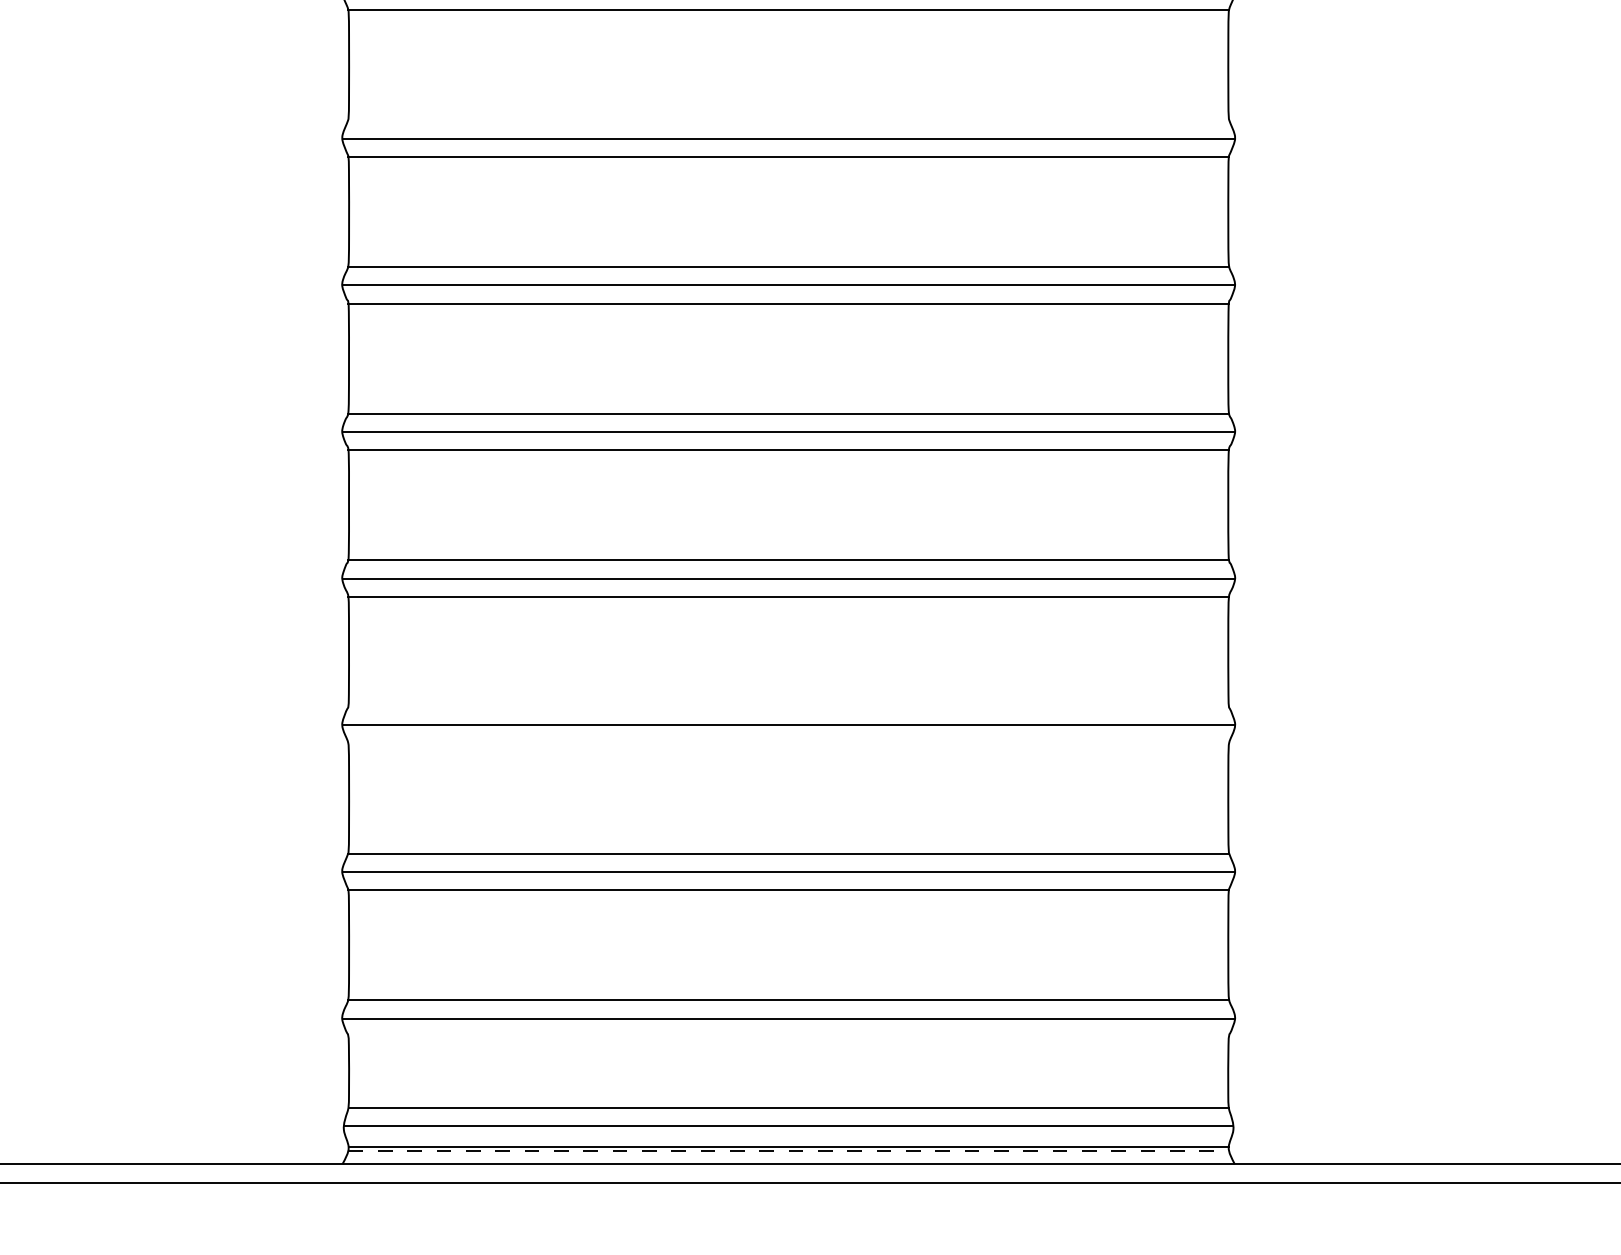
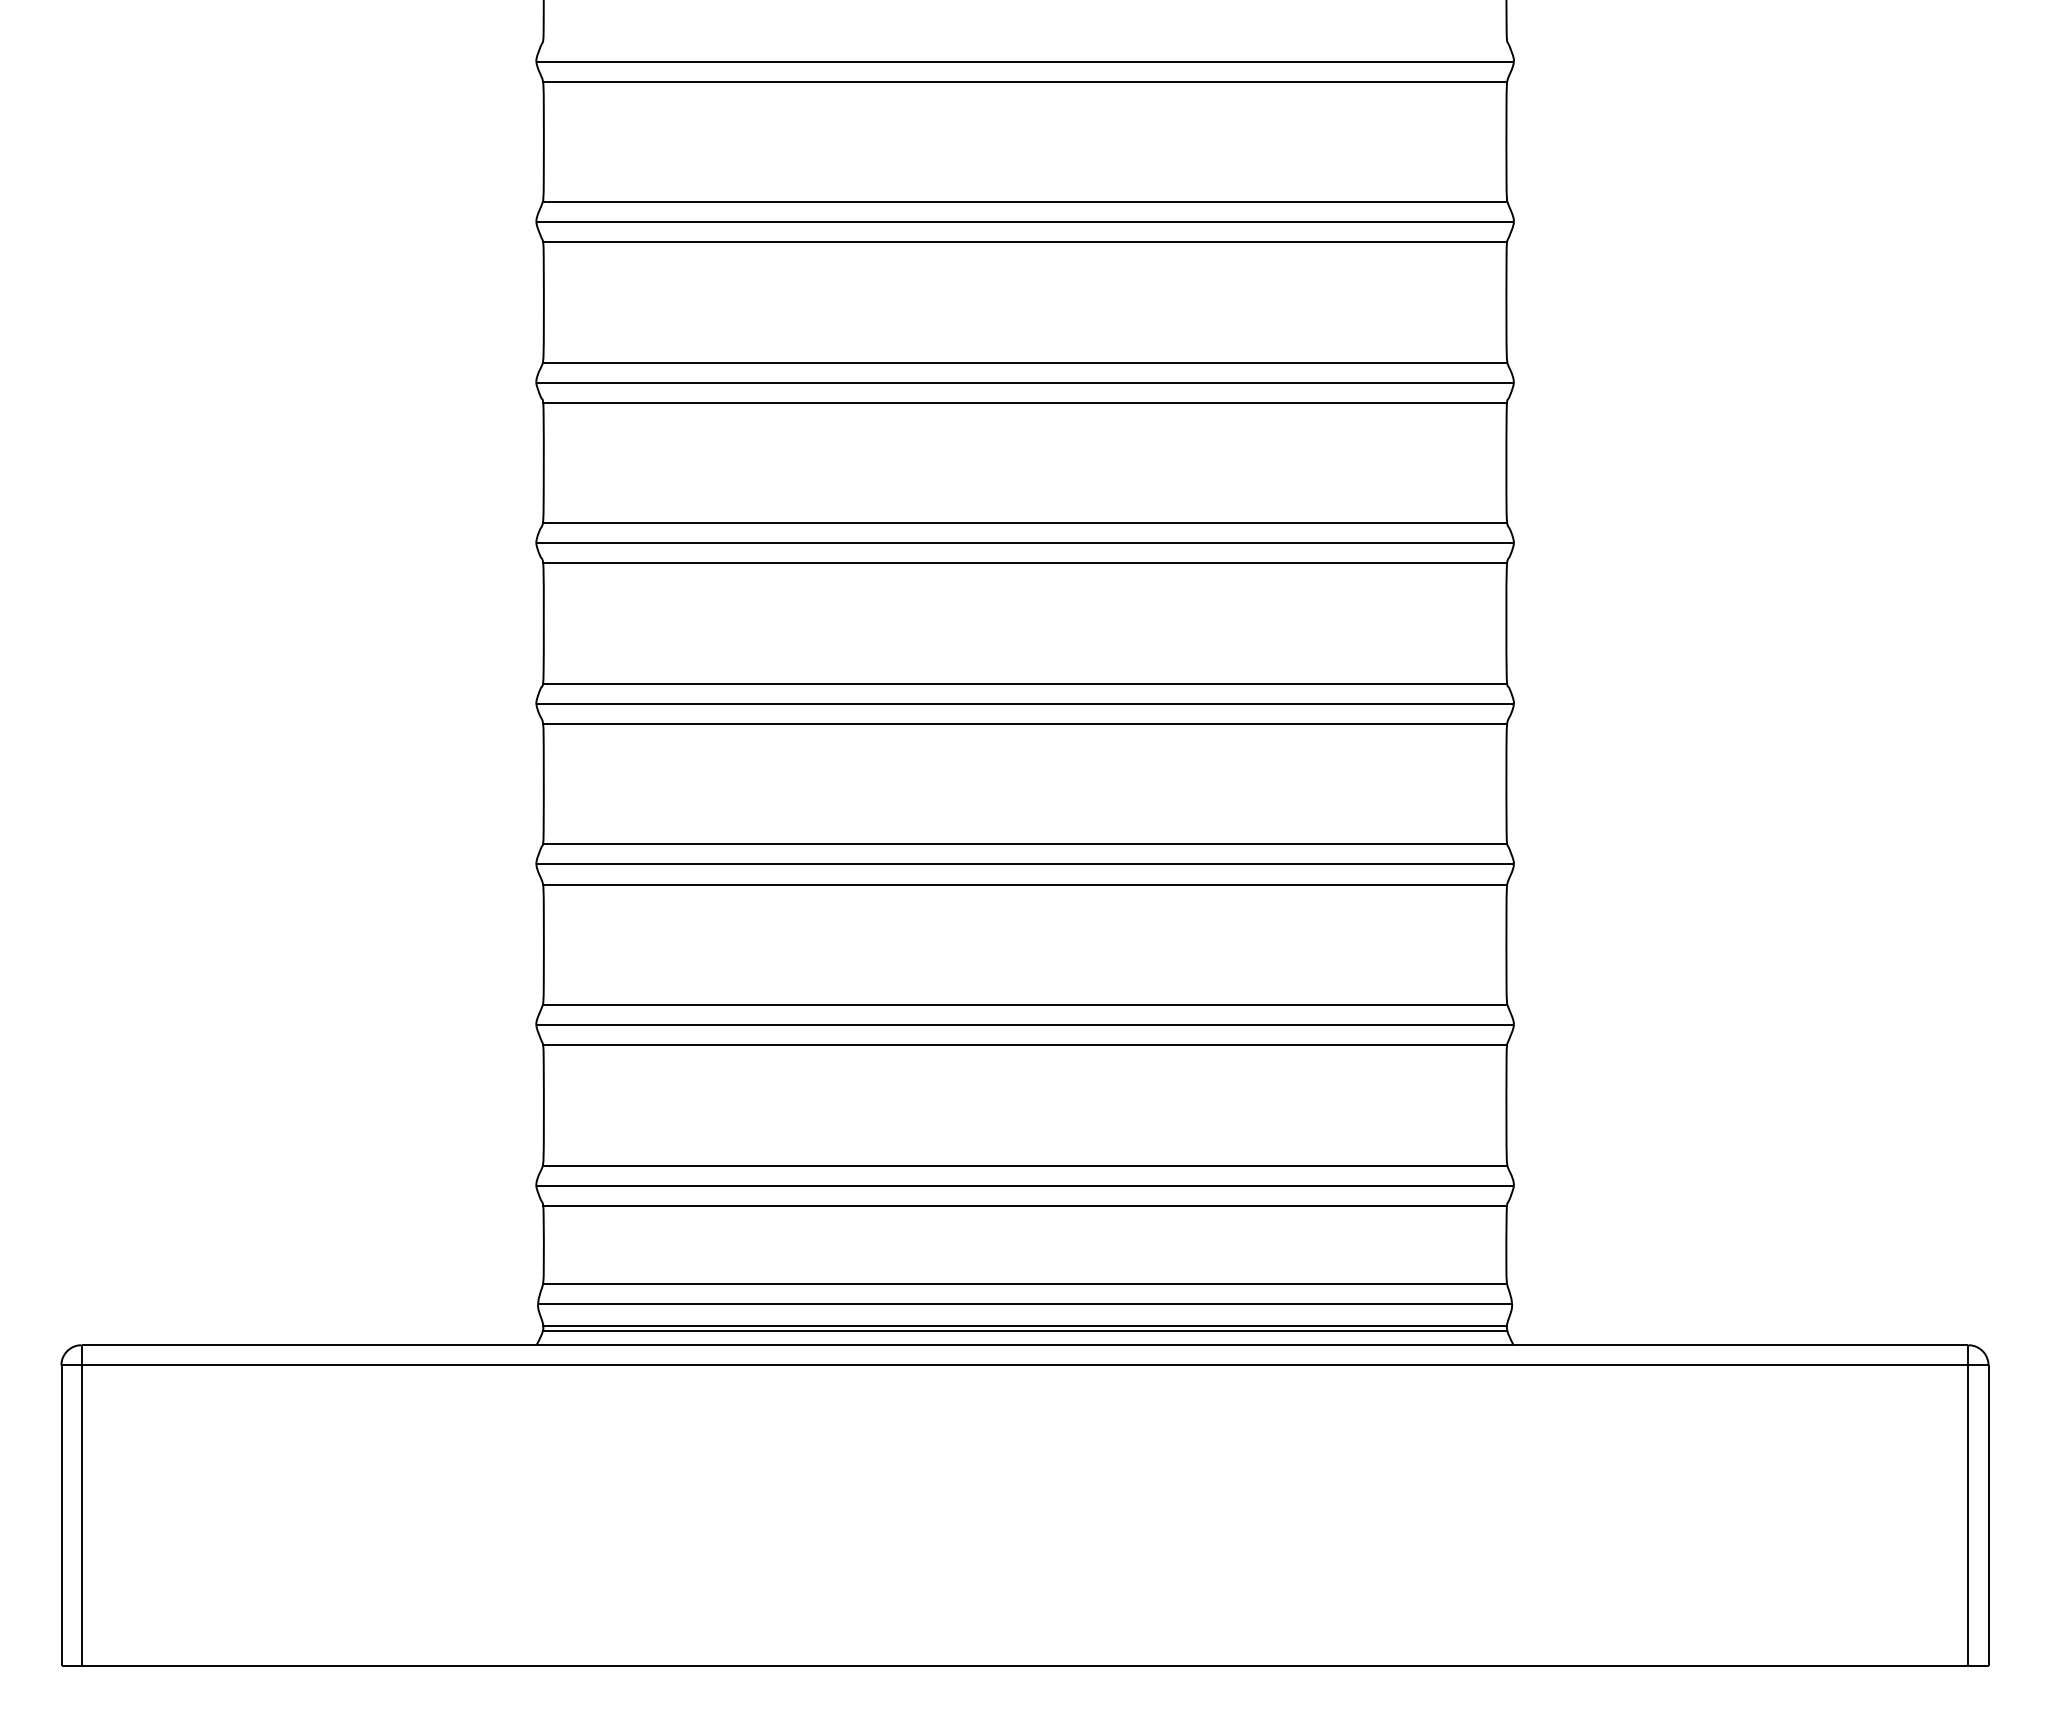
line: (788, 120) -> (1024, 202), added
line: (788, 707) -> (1024, 844), added
line: (788, 743) -> (1024, 884), added
line: (788, 1036) -> (1024, 1205), added
line: (789, 1150) -> (1025, 1330), dashed -> solid

